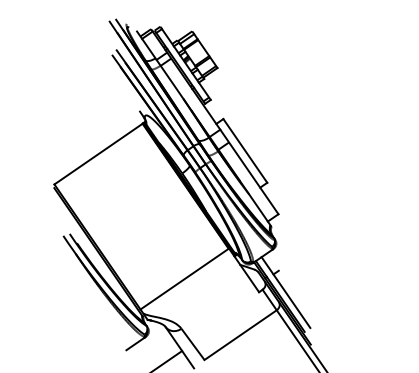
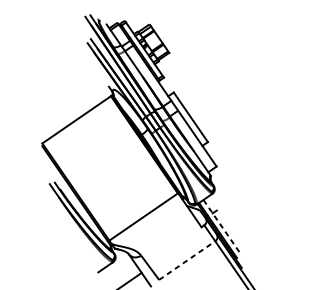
line: (285, 292) -> (222, 227), solid -> dashed
line: (240, 335) -> (187, 260), solid -> dashed

